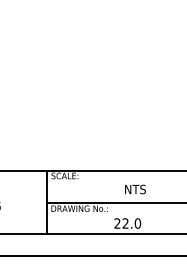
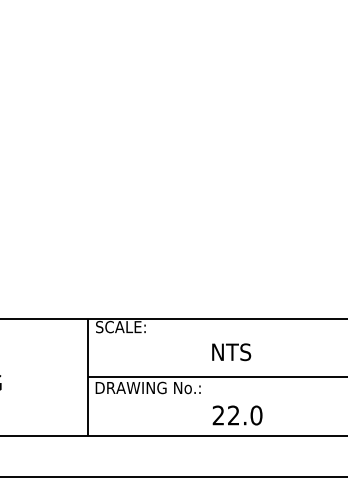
text: (135, 189) -> (231, 352), moved

